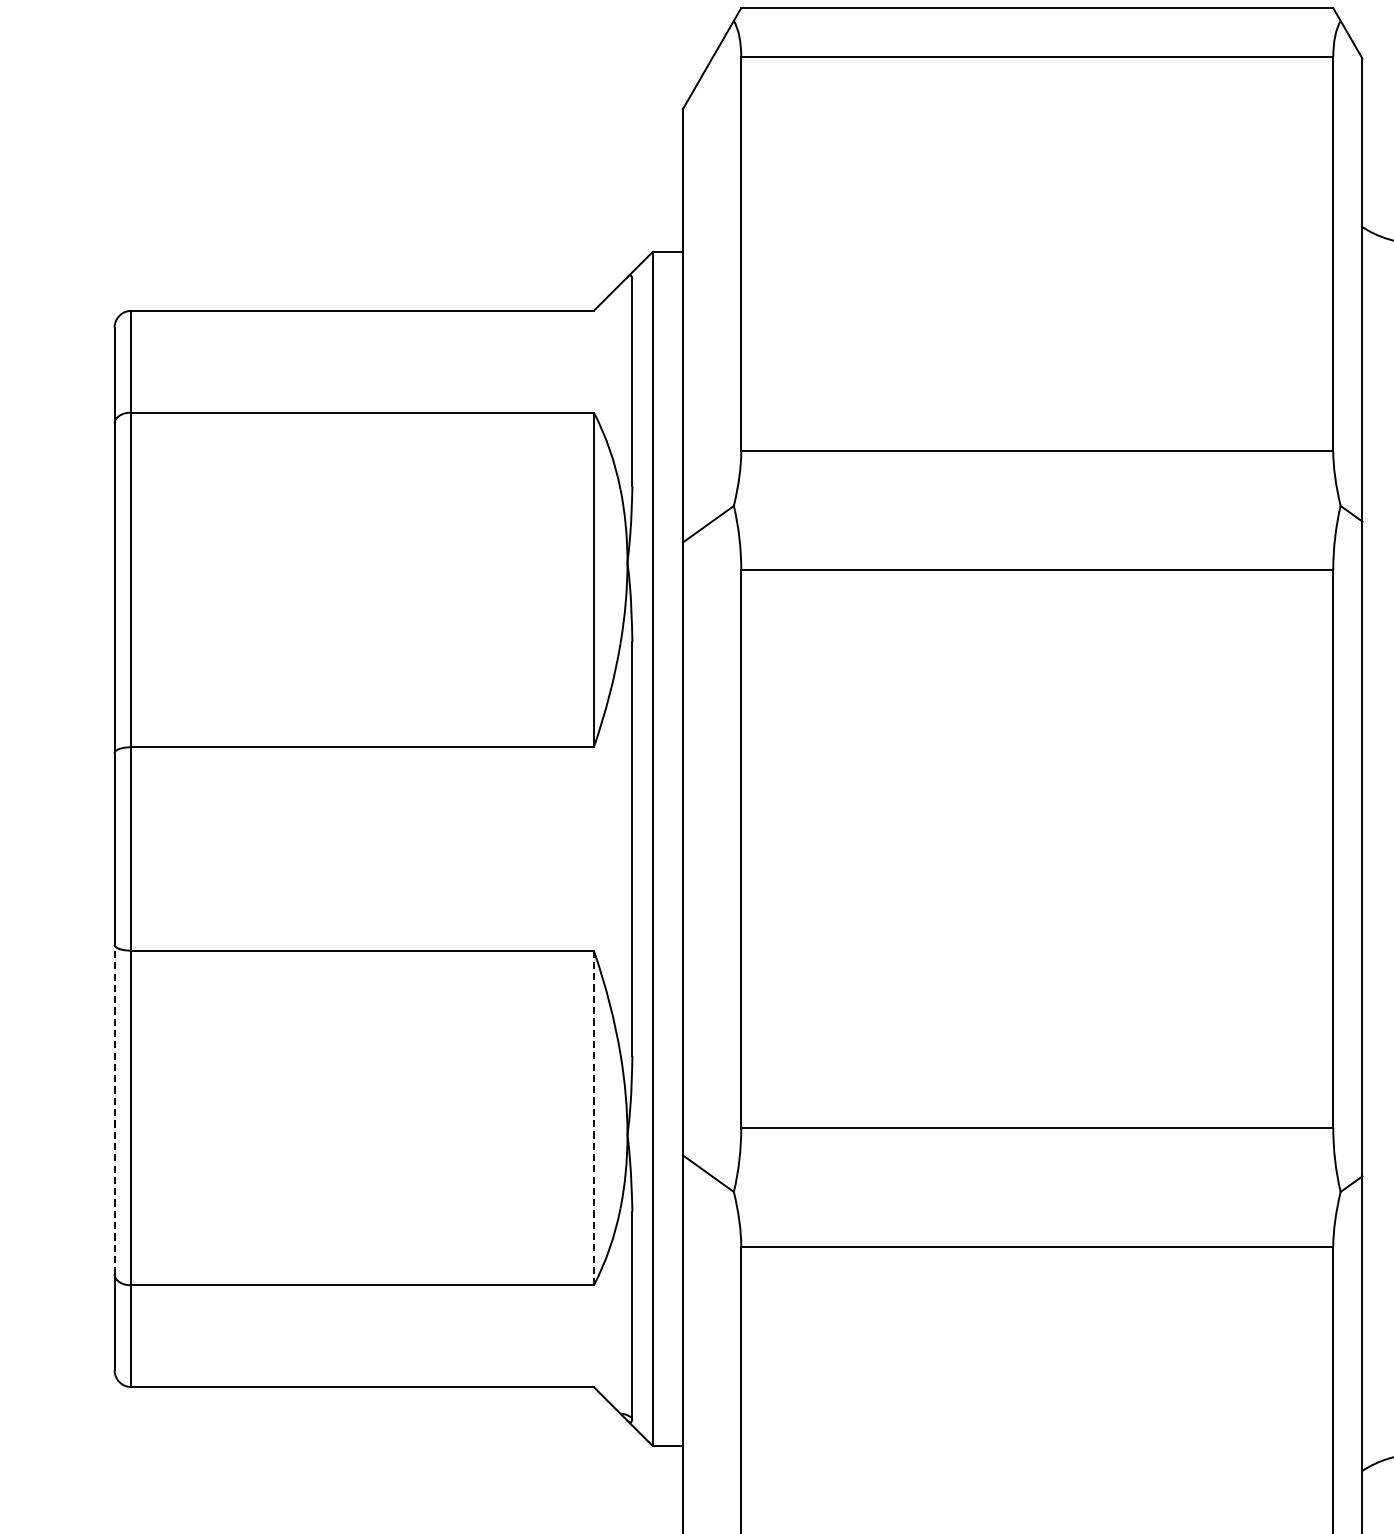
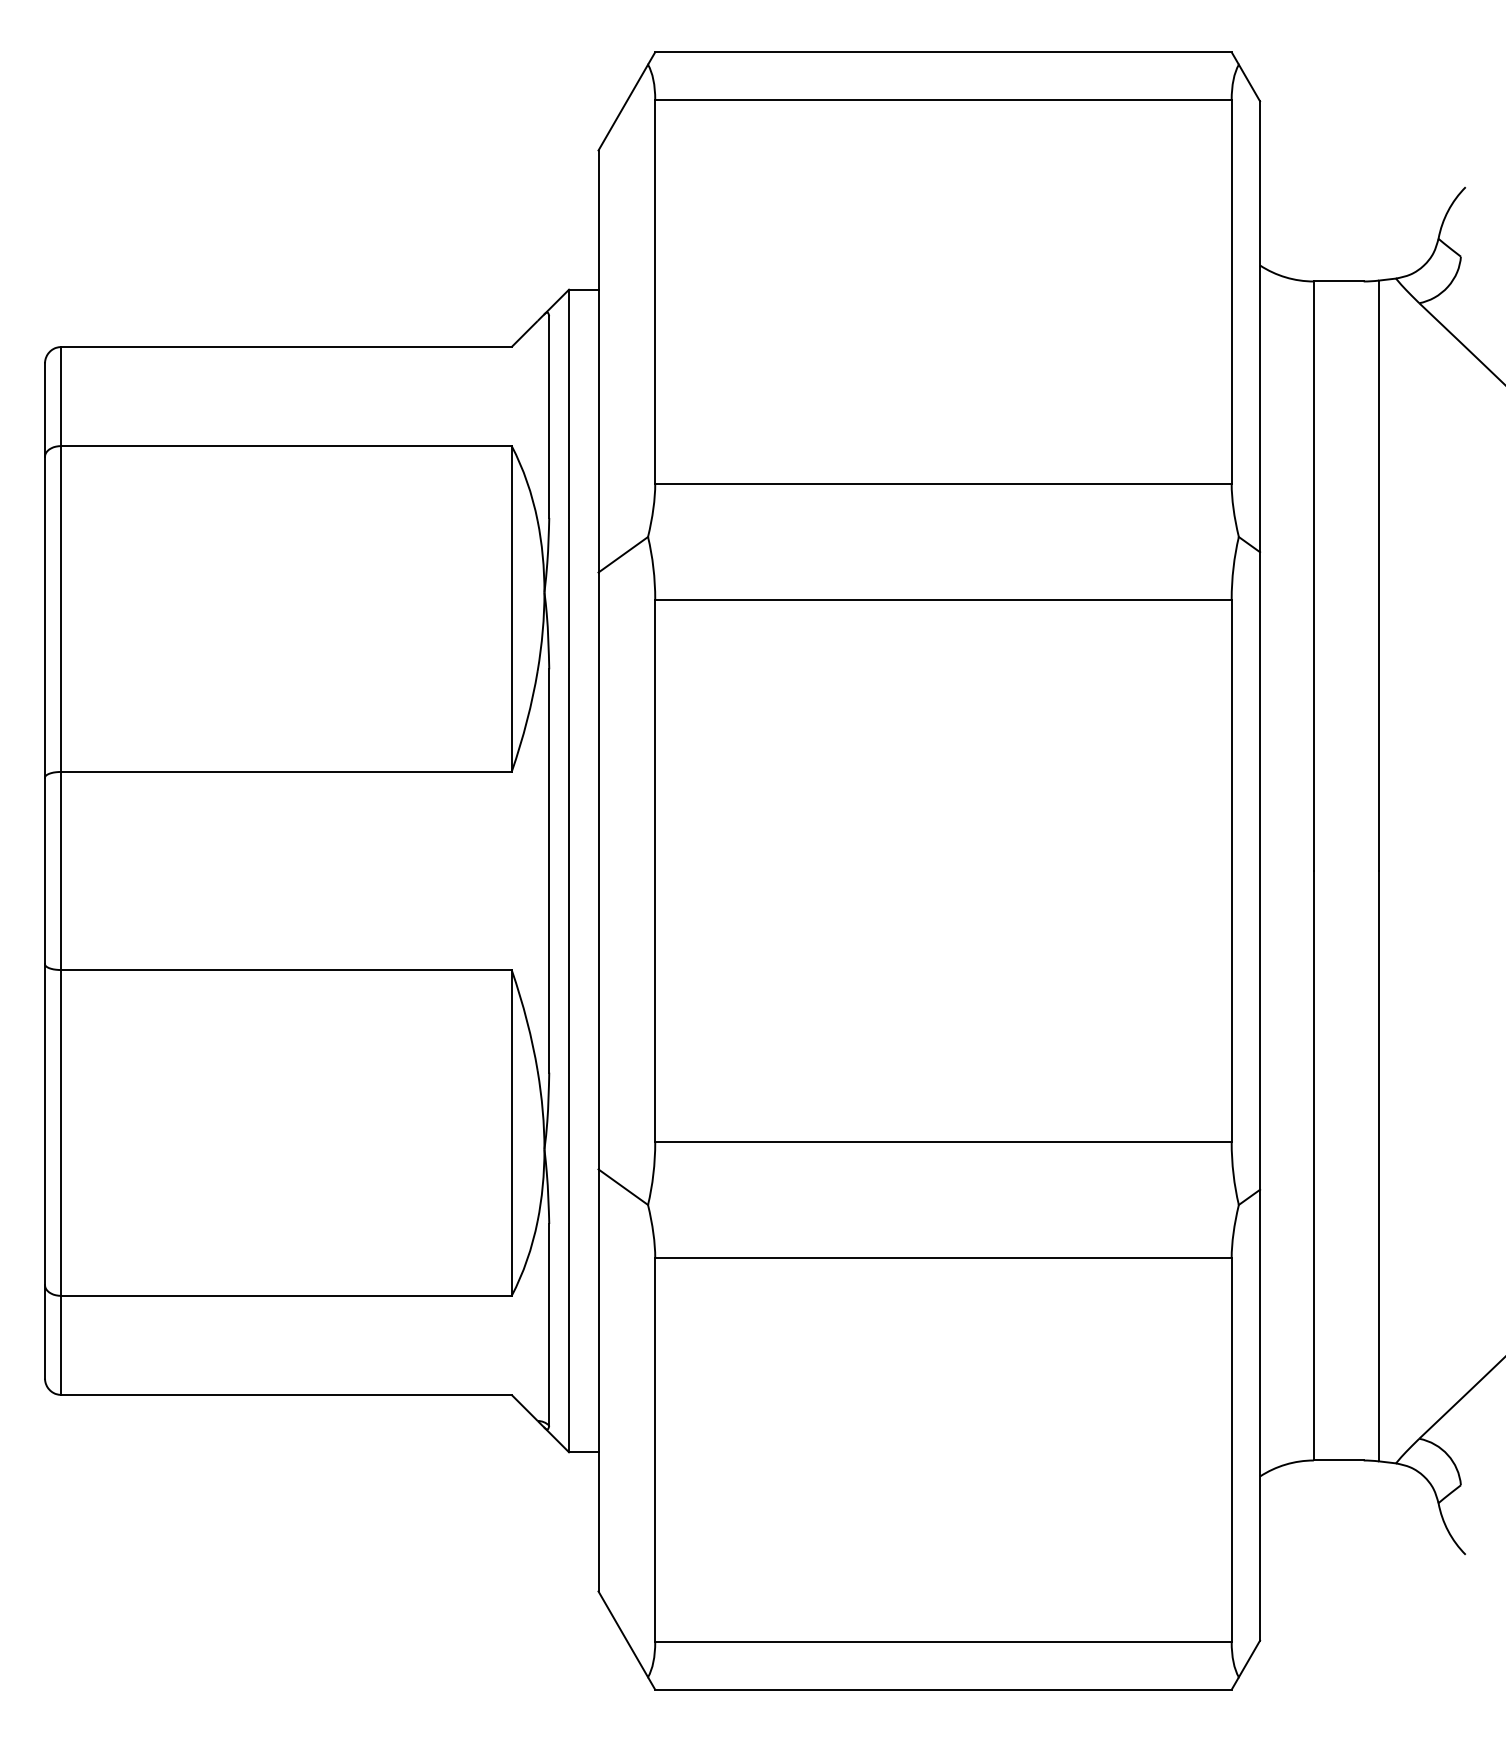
line: (115, 1109) -> (45, 1124), dashed -> solid
line: (593, 1118) -> (511, 1133), dashed -> solid

